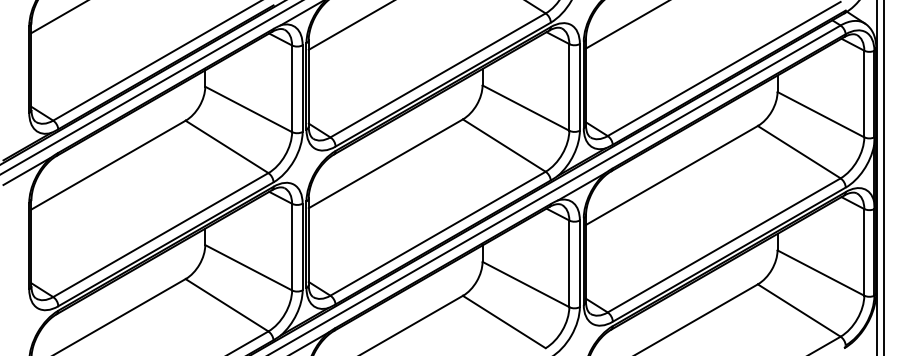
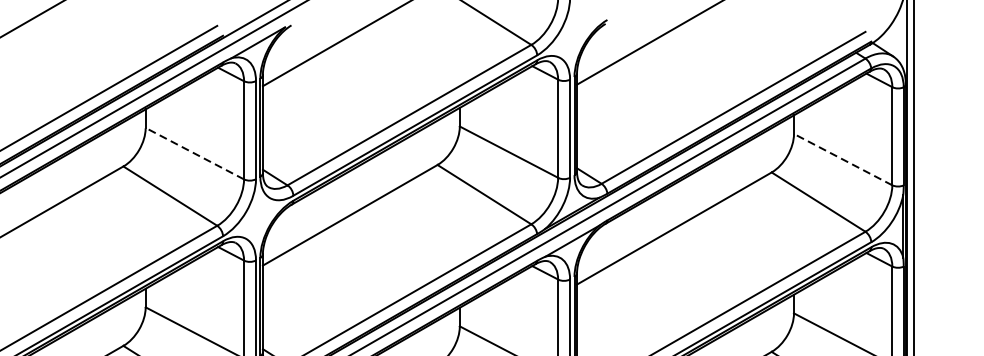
line: (248, 109) -> (194, 153), solid -> dashed
line: (820, 114) -> (842, 159), solid -> dashed

